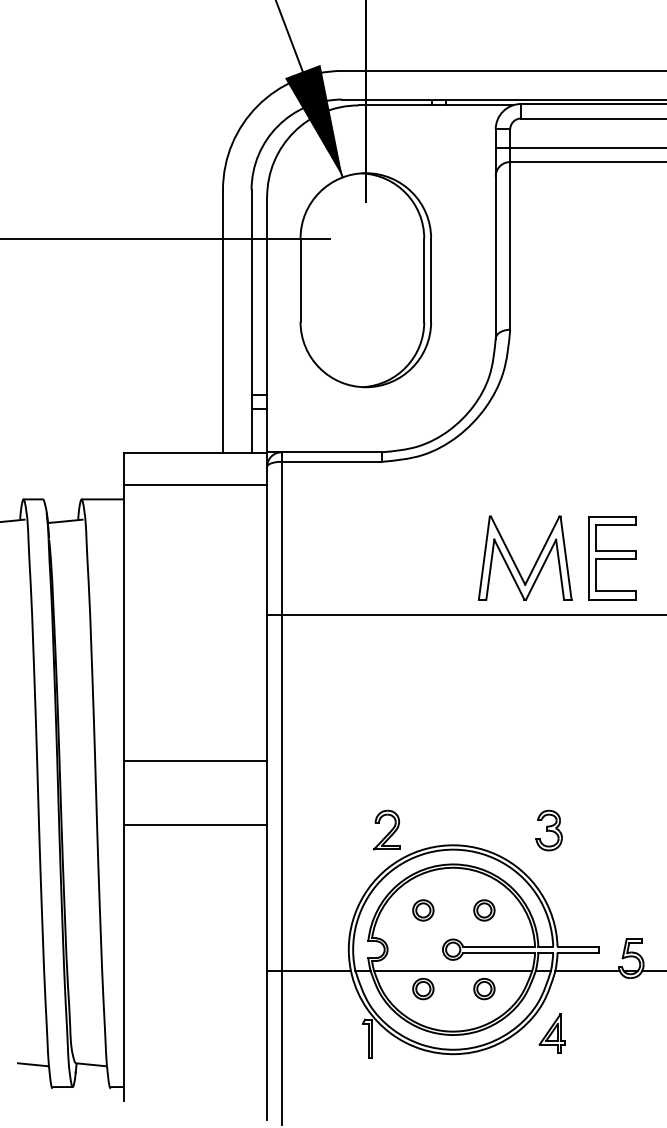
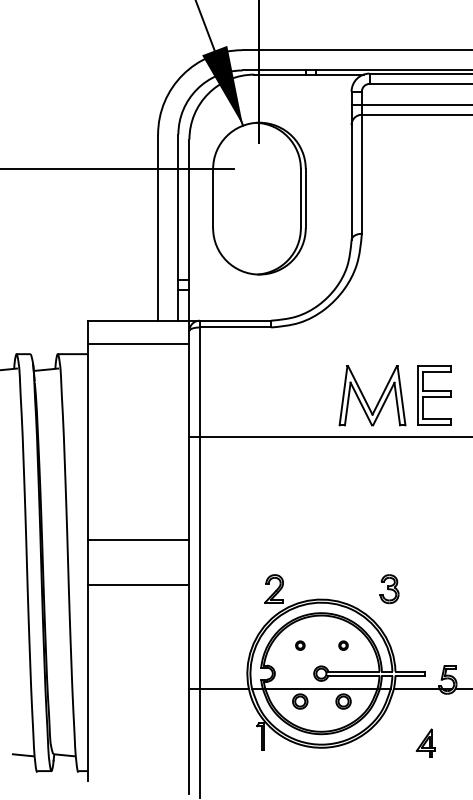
part: (423, 910) -> (300, 645), size x0.6
part: (484, 910) -> (343, 645), size x0.6
part: (551, 1032) -> (425, 742), moved

